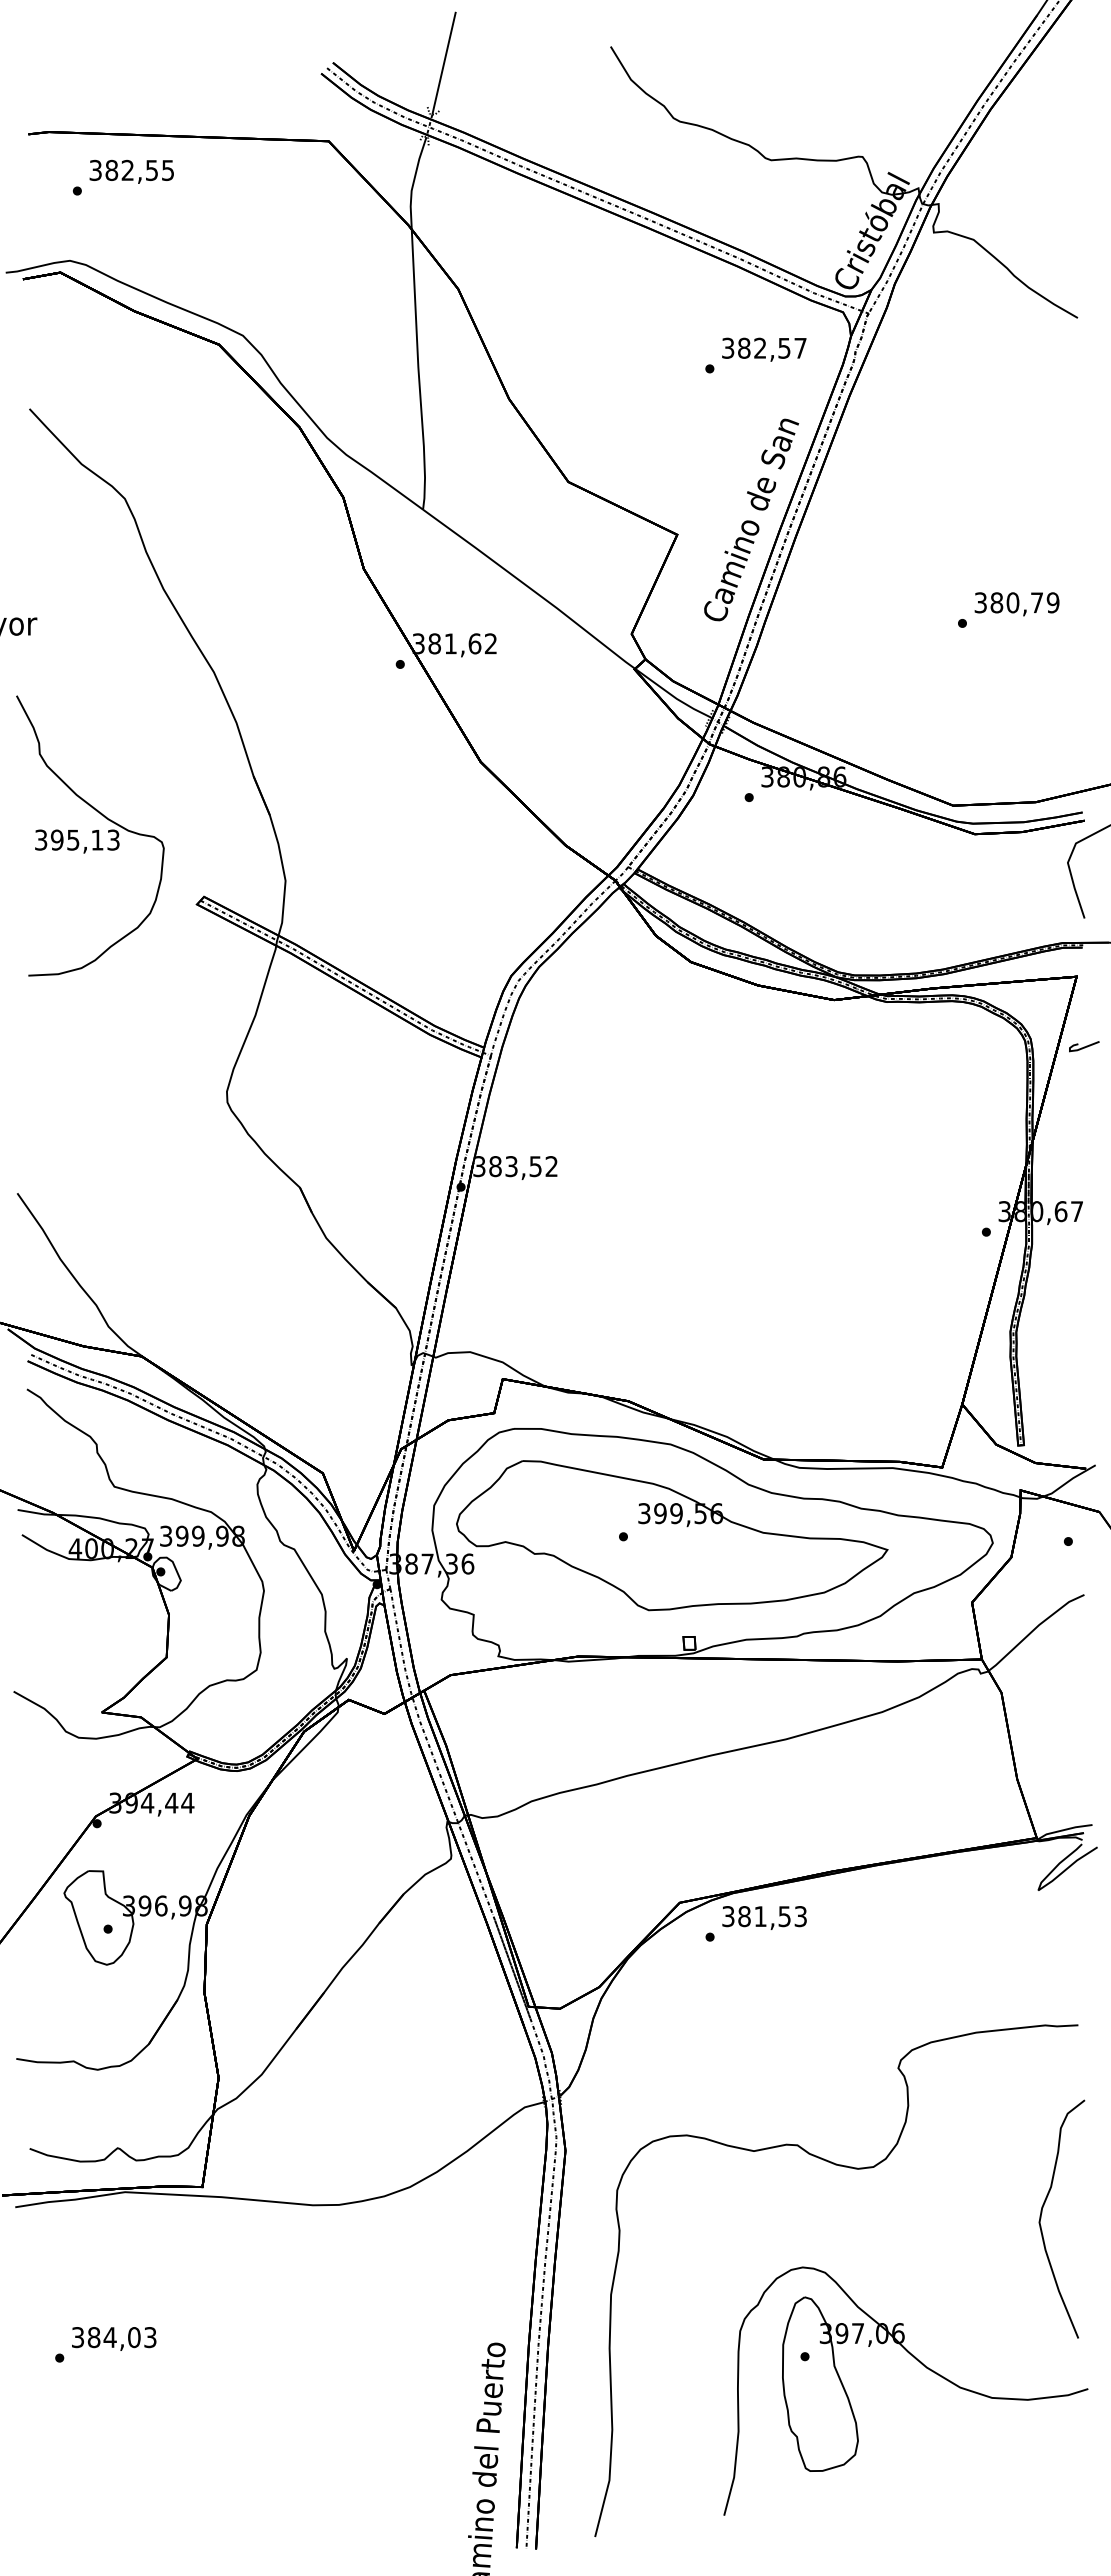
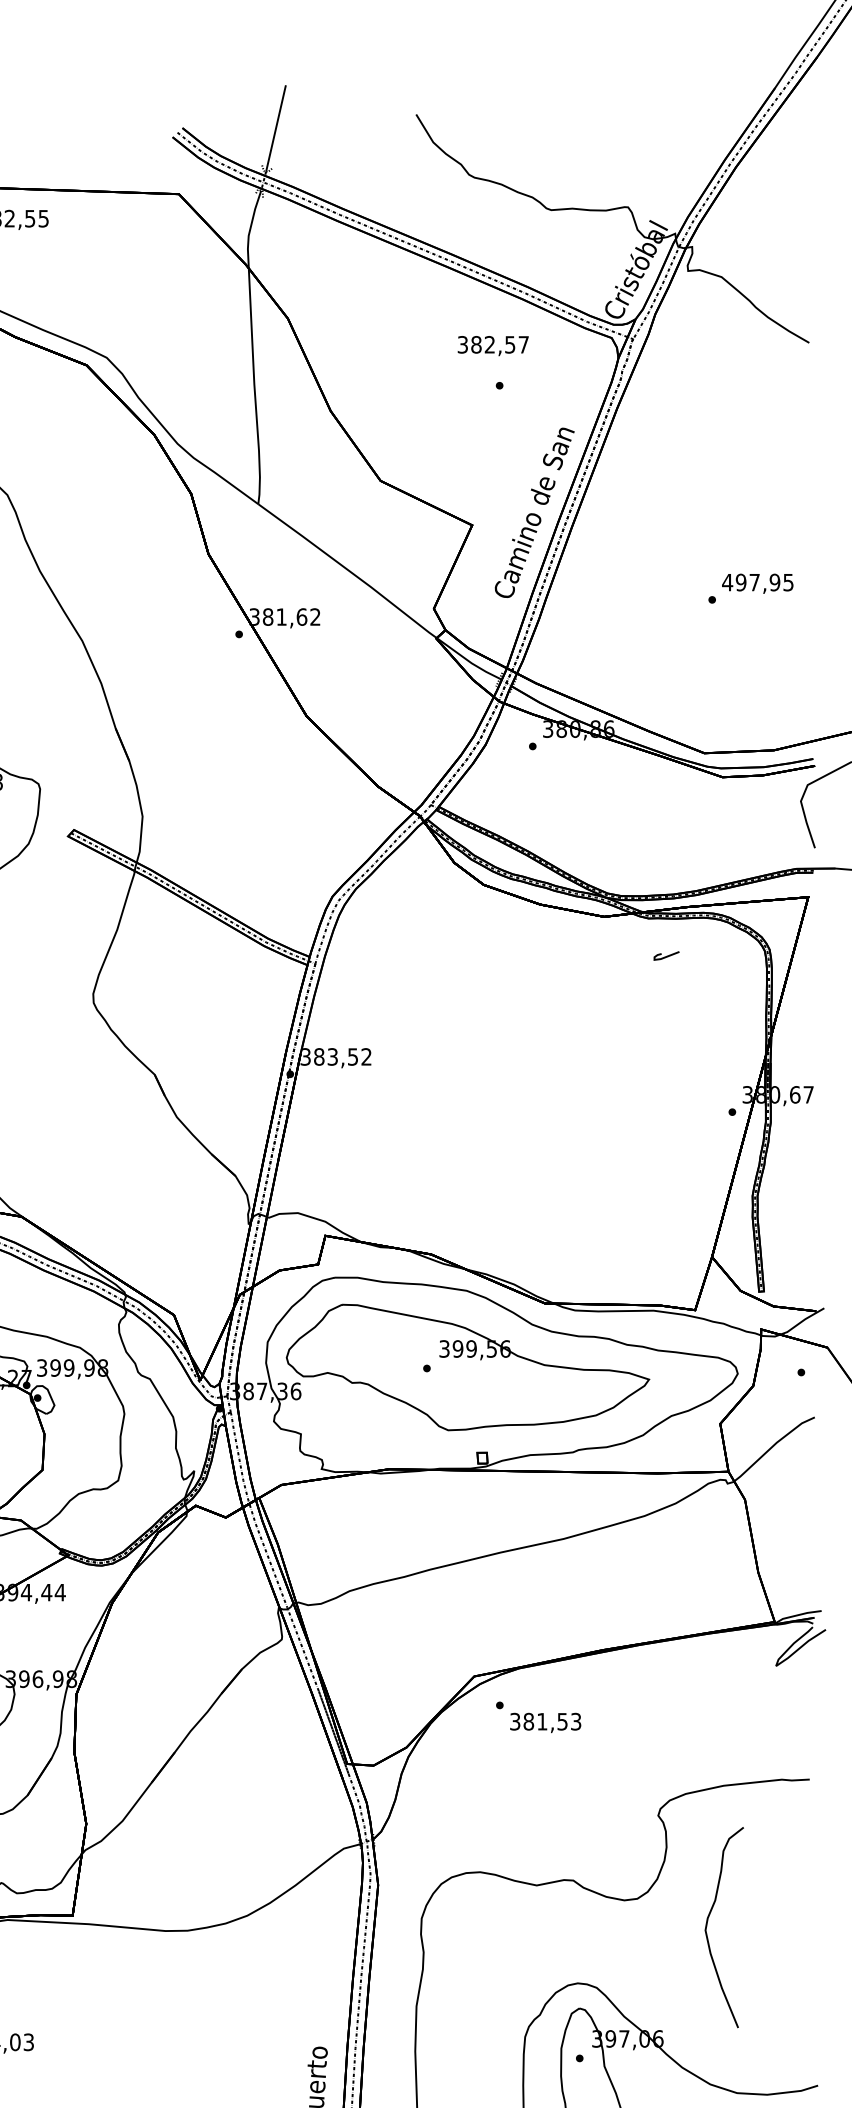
text: (764, 349) -> (493, 345), moved
text: (1016, 602) -> (757, 582), 380,79 -> 497,95
curve: (1084, 1046) -> (666, 955), moved
text: (764, 1917) -> (545, 1722), moved
curve: (1042, 2213) -> (708, 1922), moved

